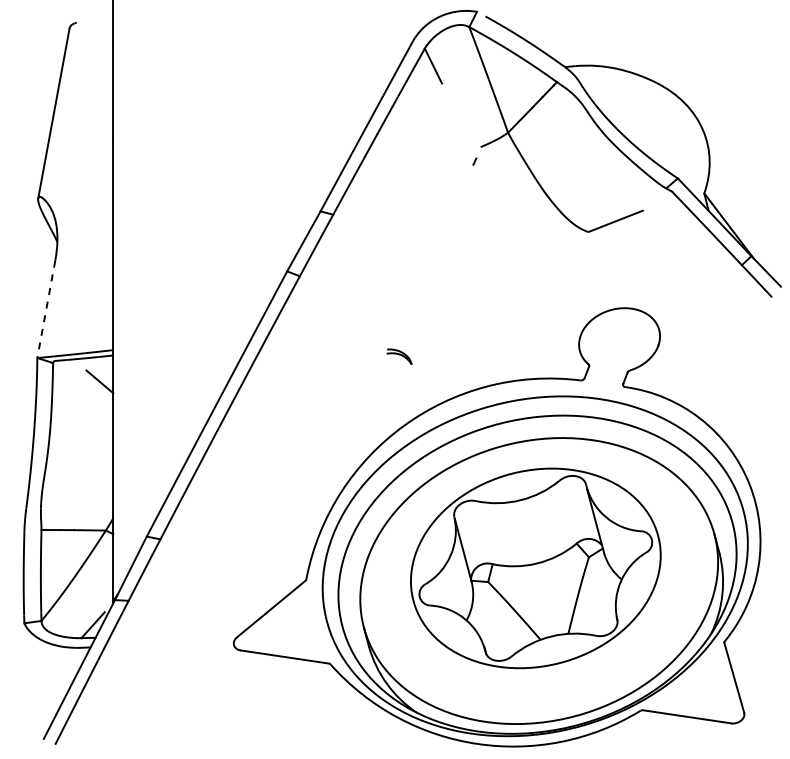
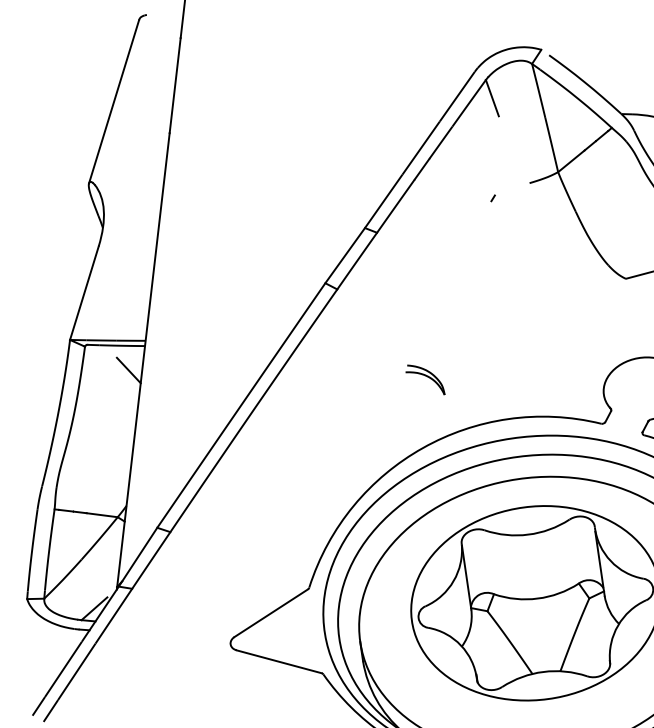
line: (474, 161) -> (492, 198), moved
line: (46, 309) -> (84, 293), dashed -> solid
part: (399, 356) -> (426, 379), size x1.67

